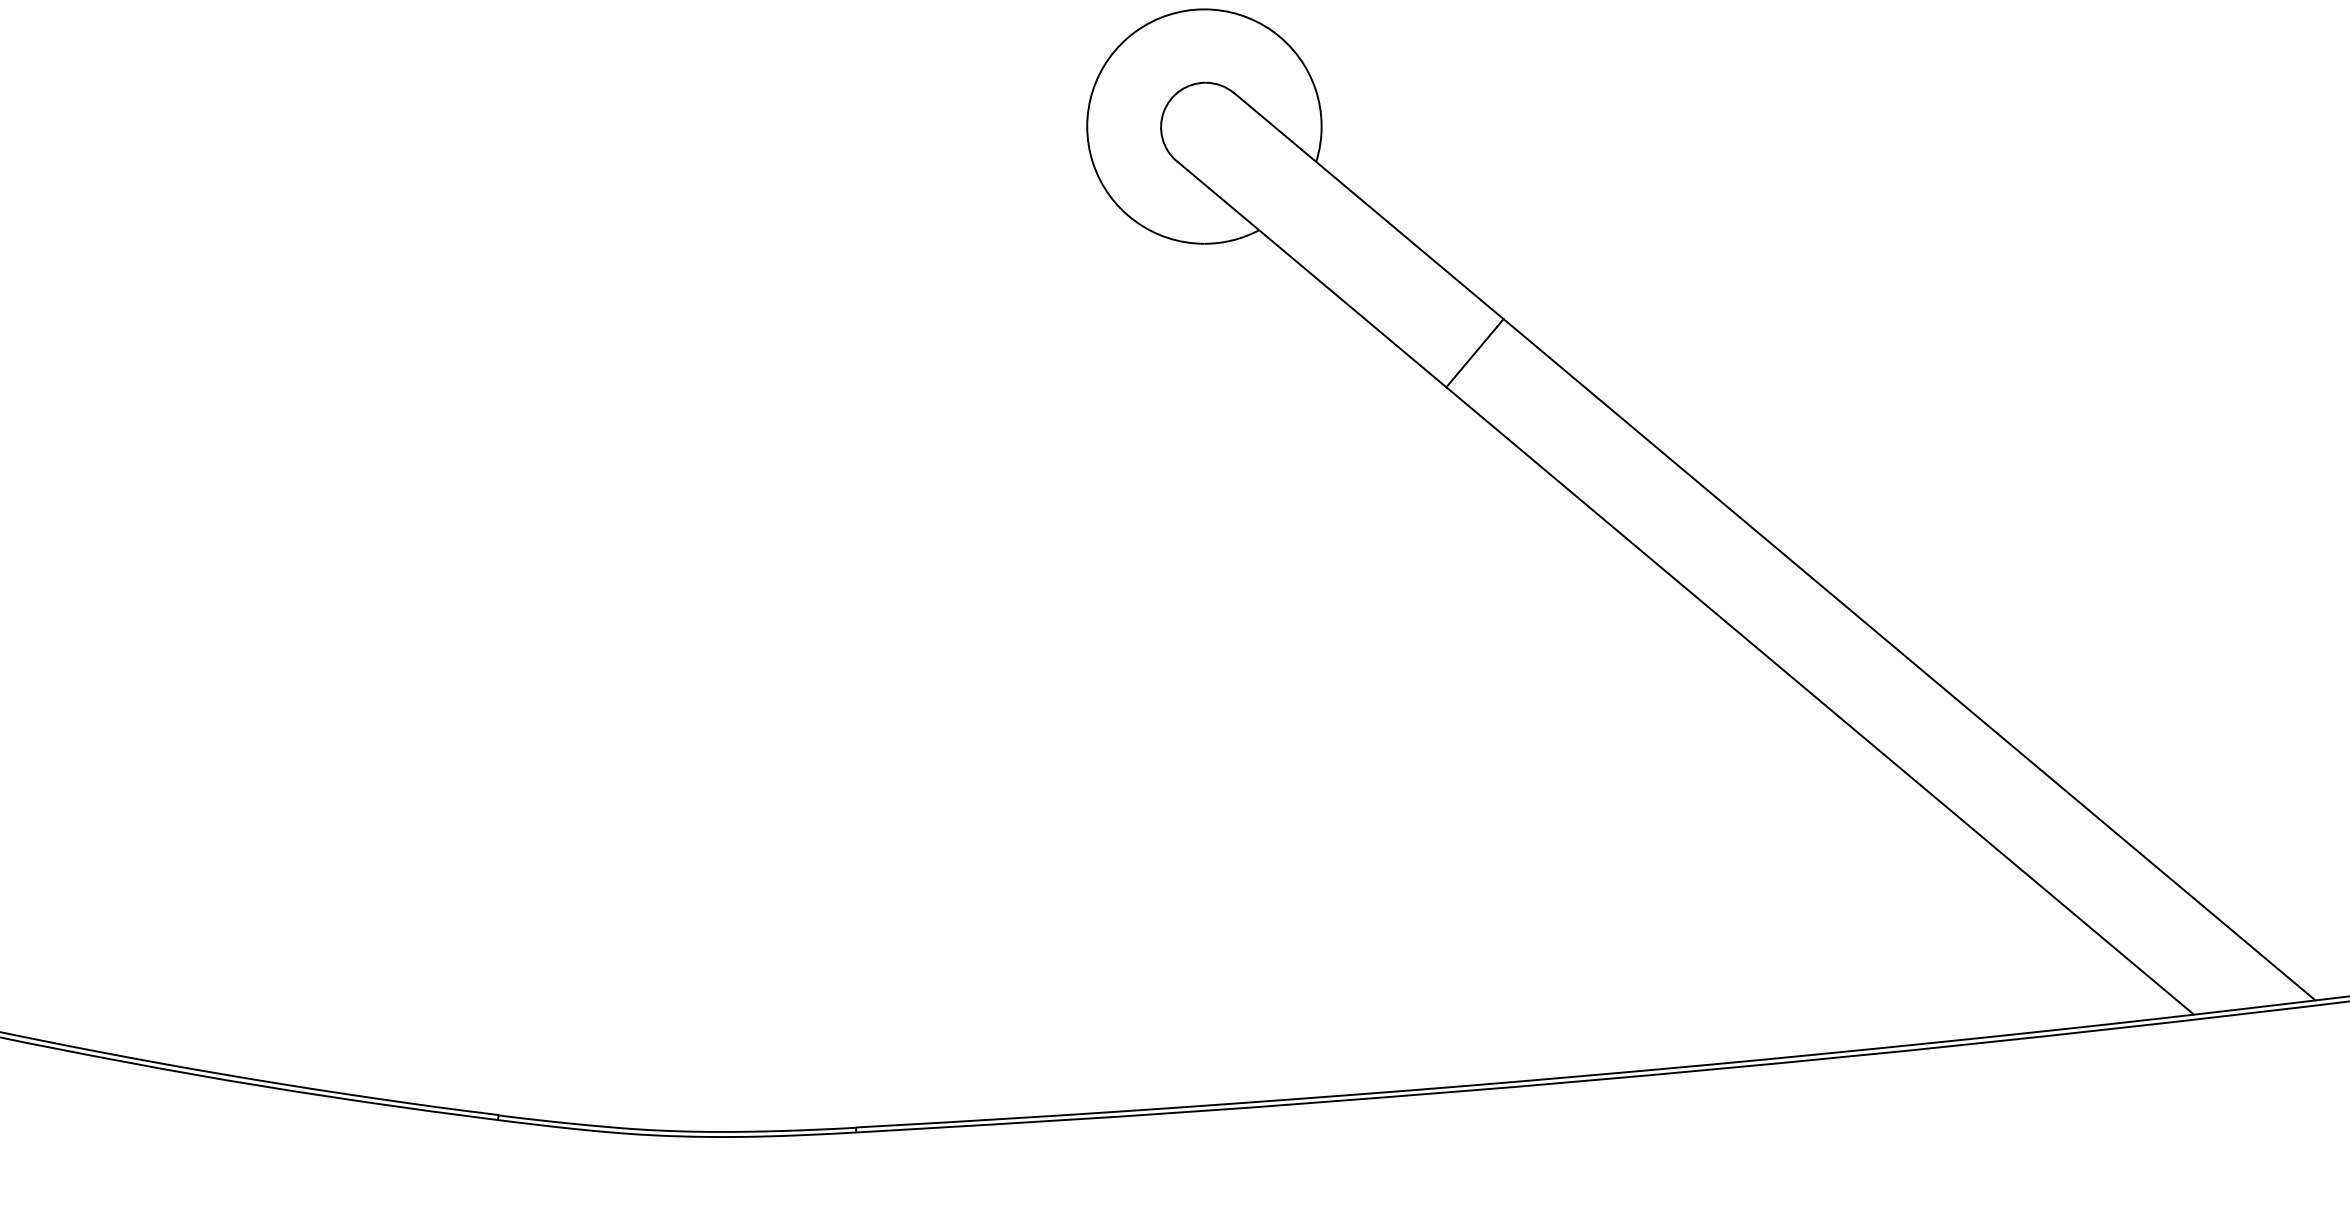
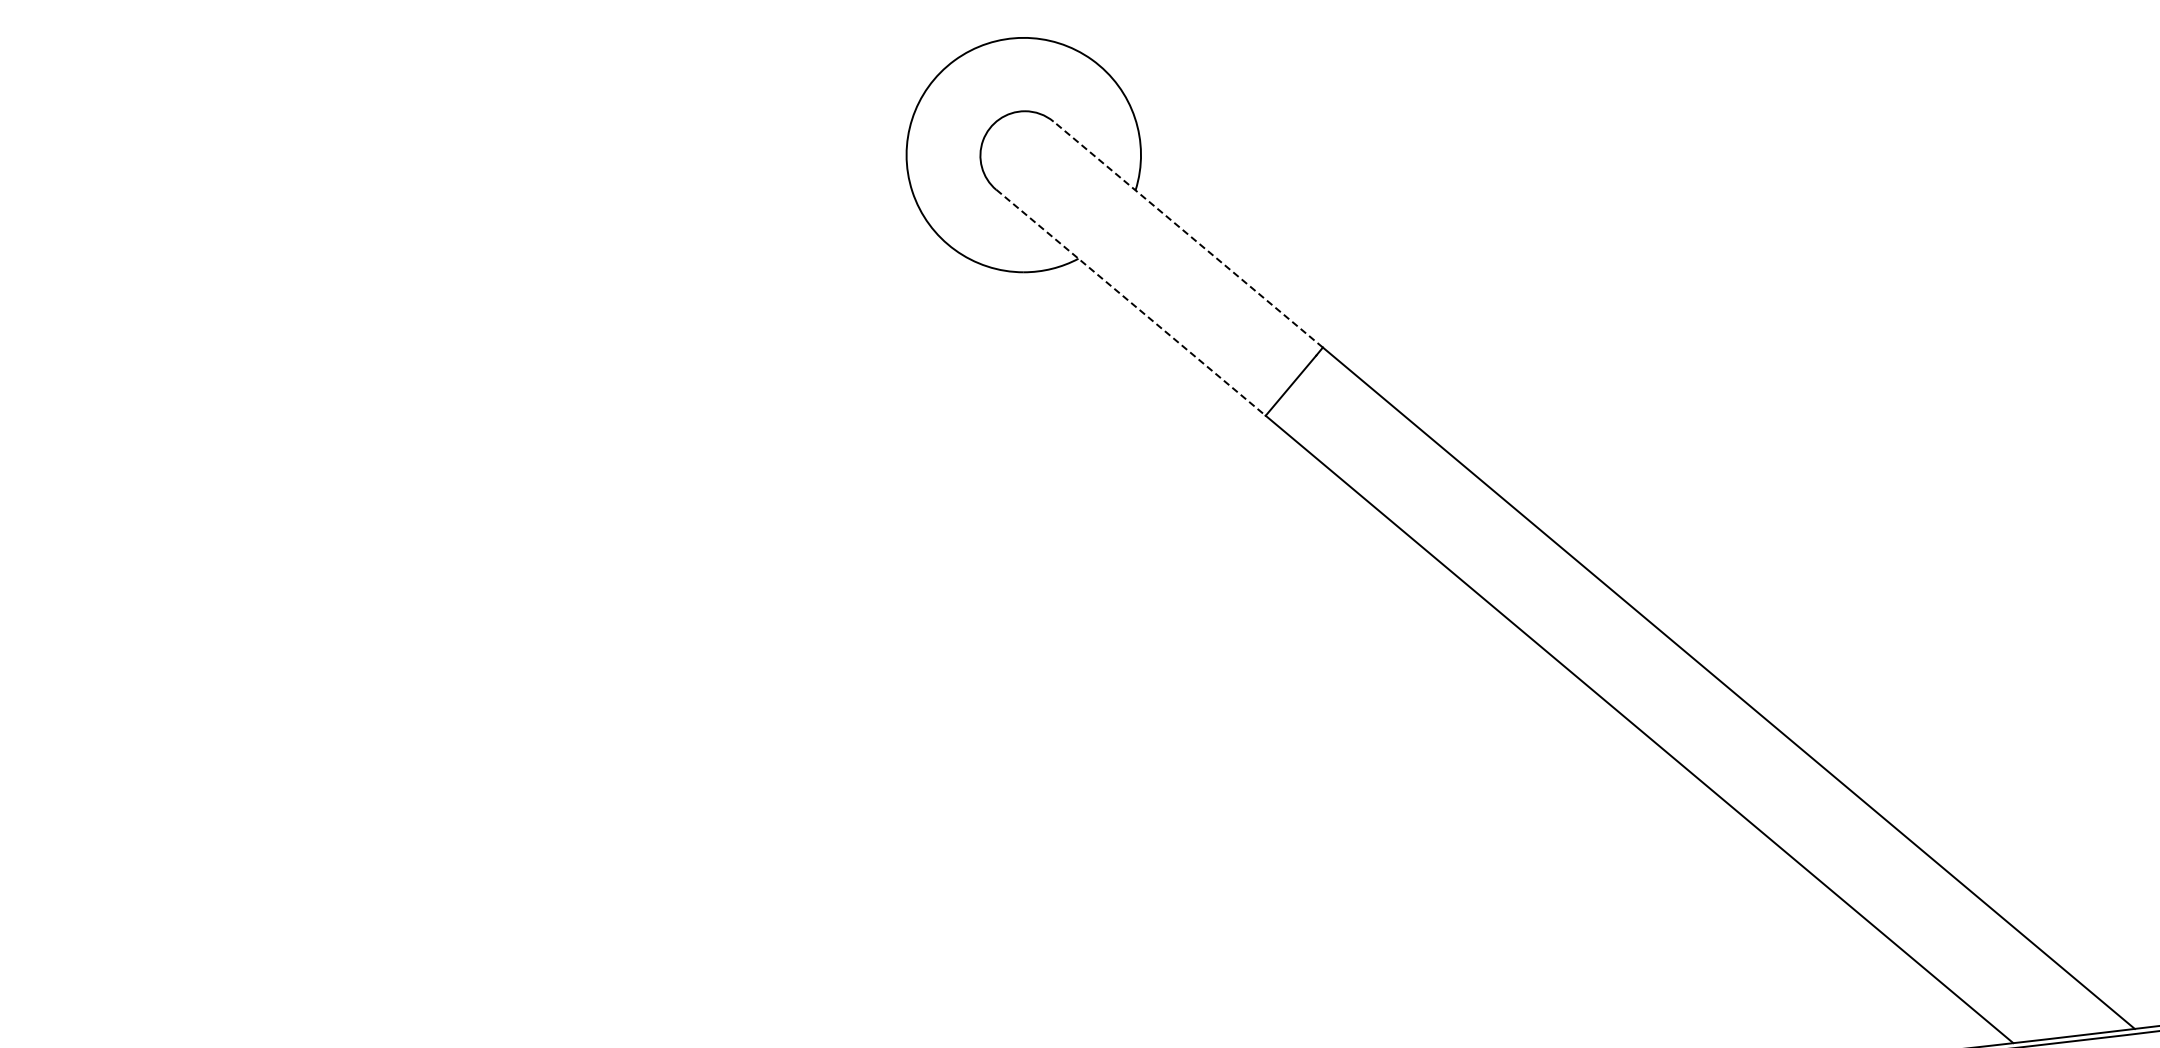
line: (1368, 206) -> (1187, 234), solid -> dashed
line: (1311, 274) -> (1130, 302), solid -> dashed

